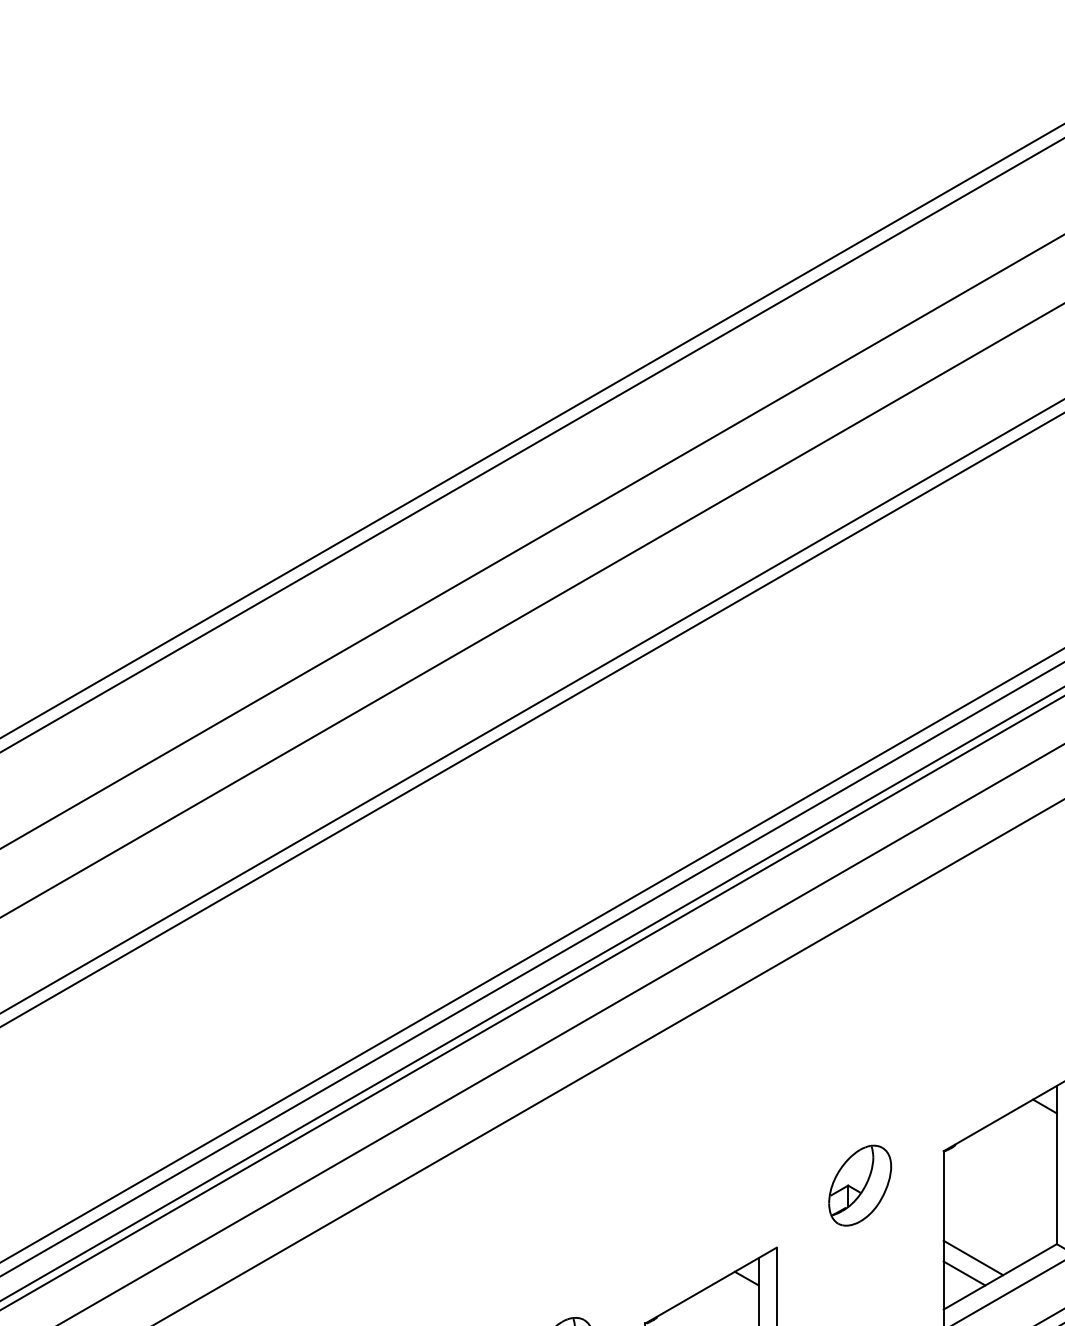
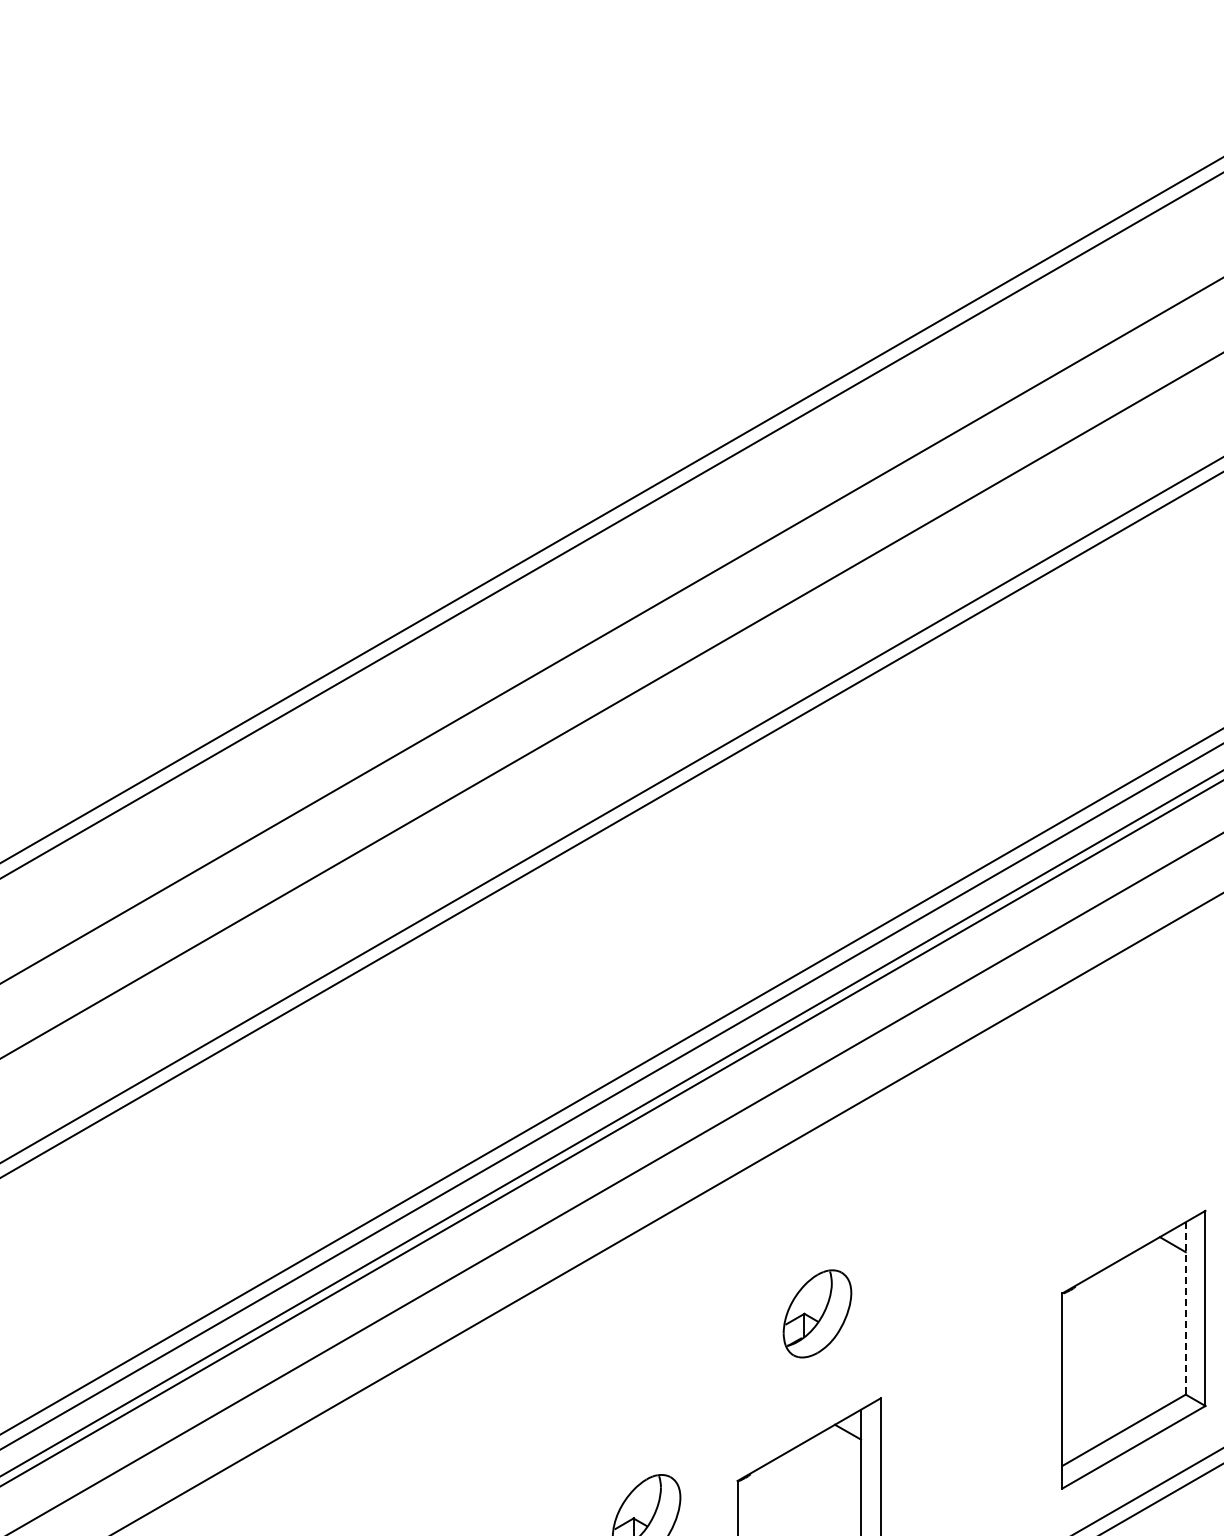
line: (1056, 1165) -> (1185, 1308), solid -> dashed
part: (860, 1185) -> (817, 1313), moved
line: (973, 1257) -> (1094, 1409), removed
line: (963, 1273) -> (1084, 1426), removed

